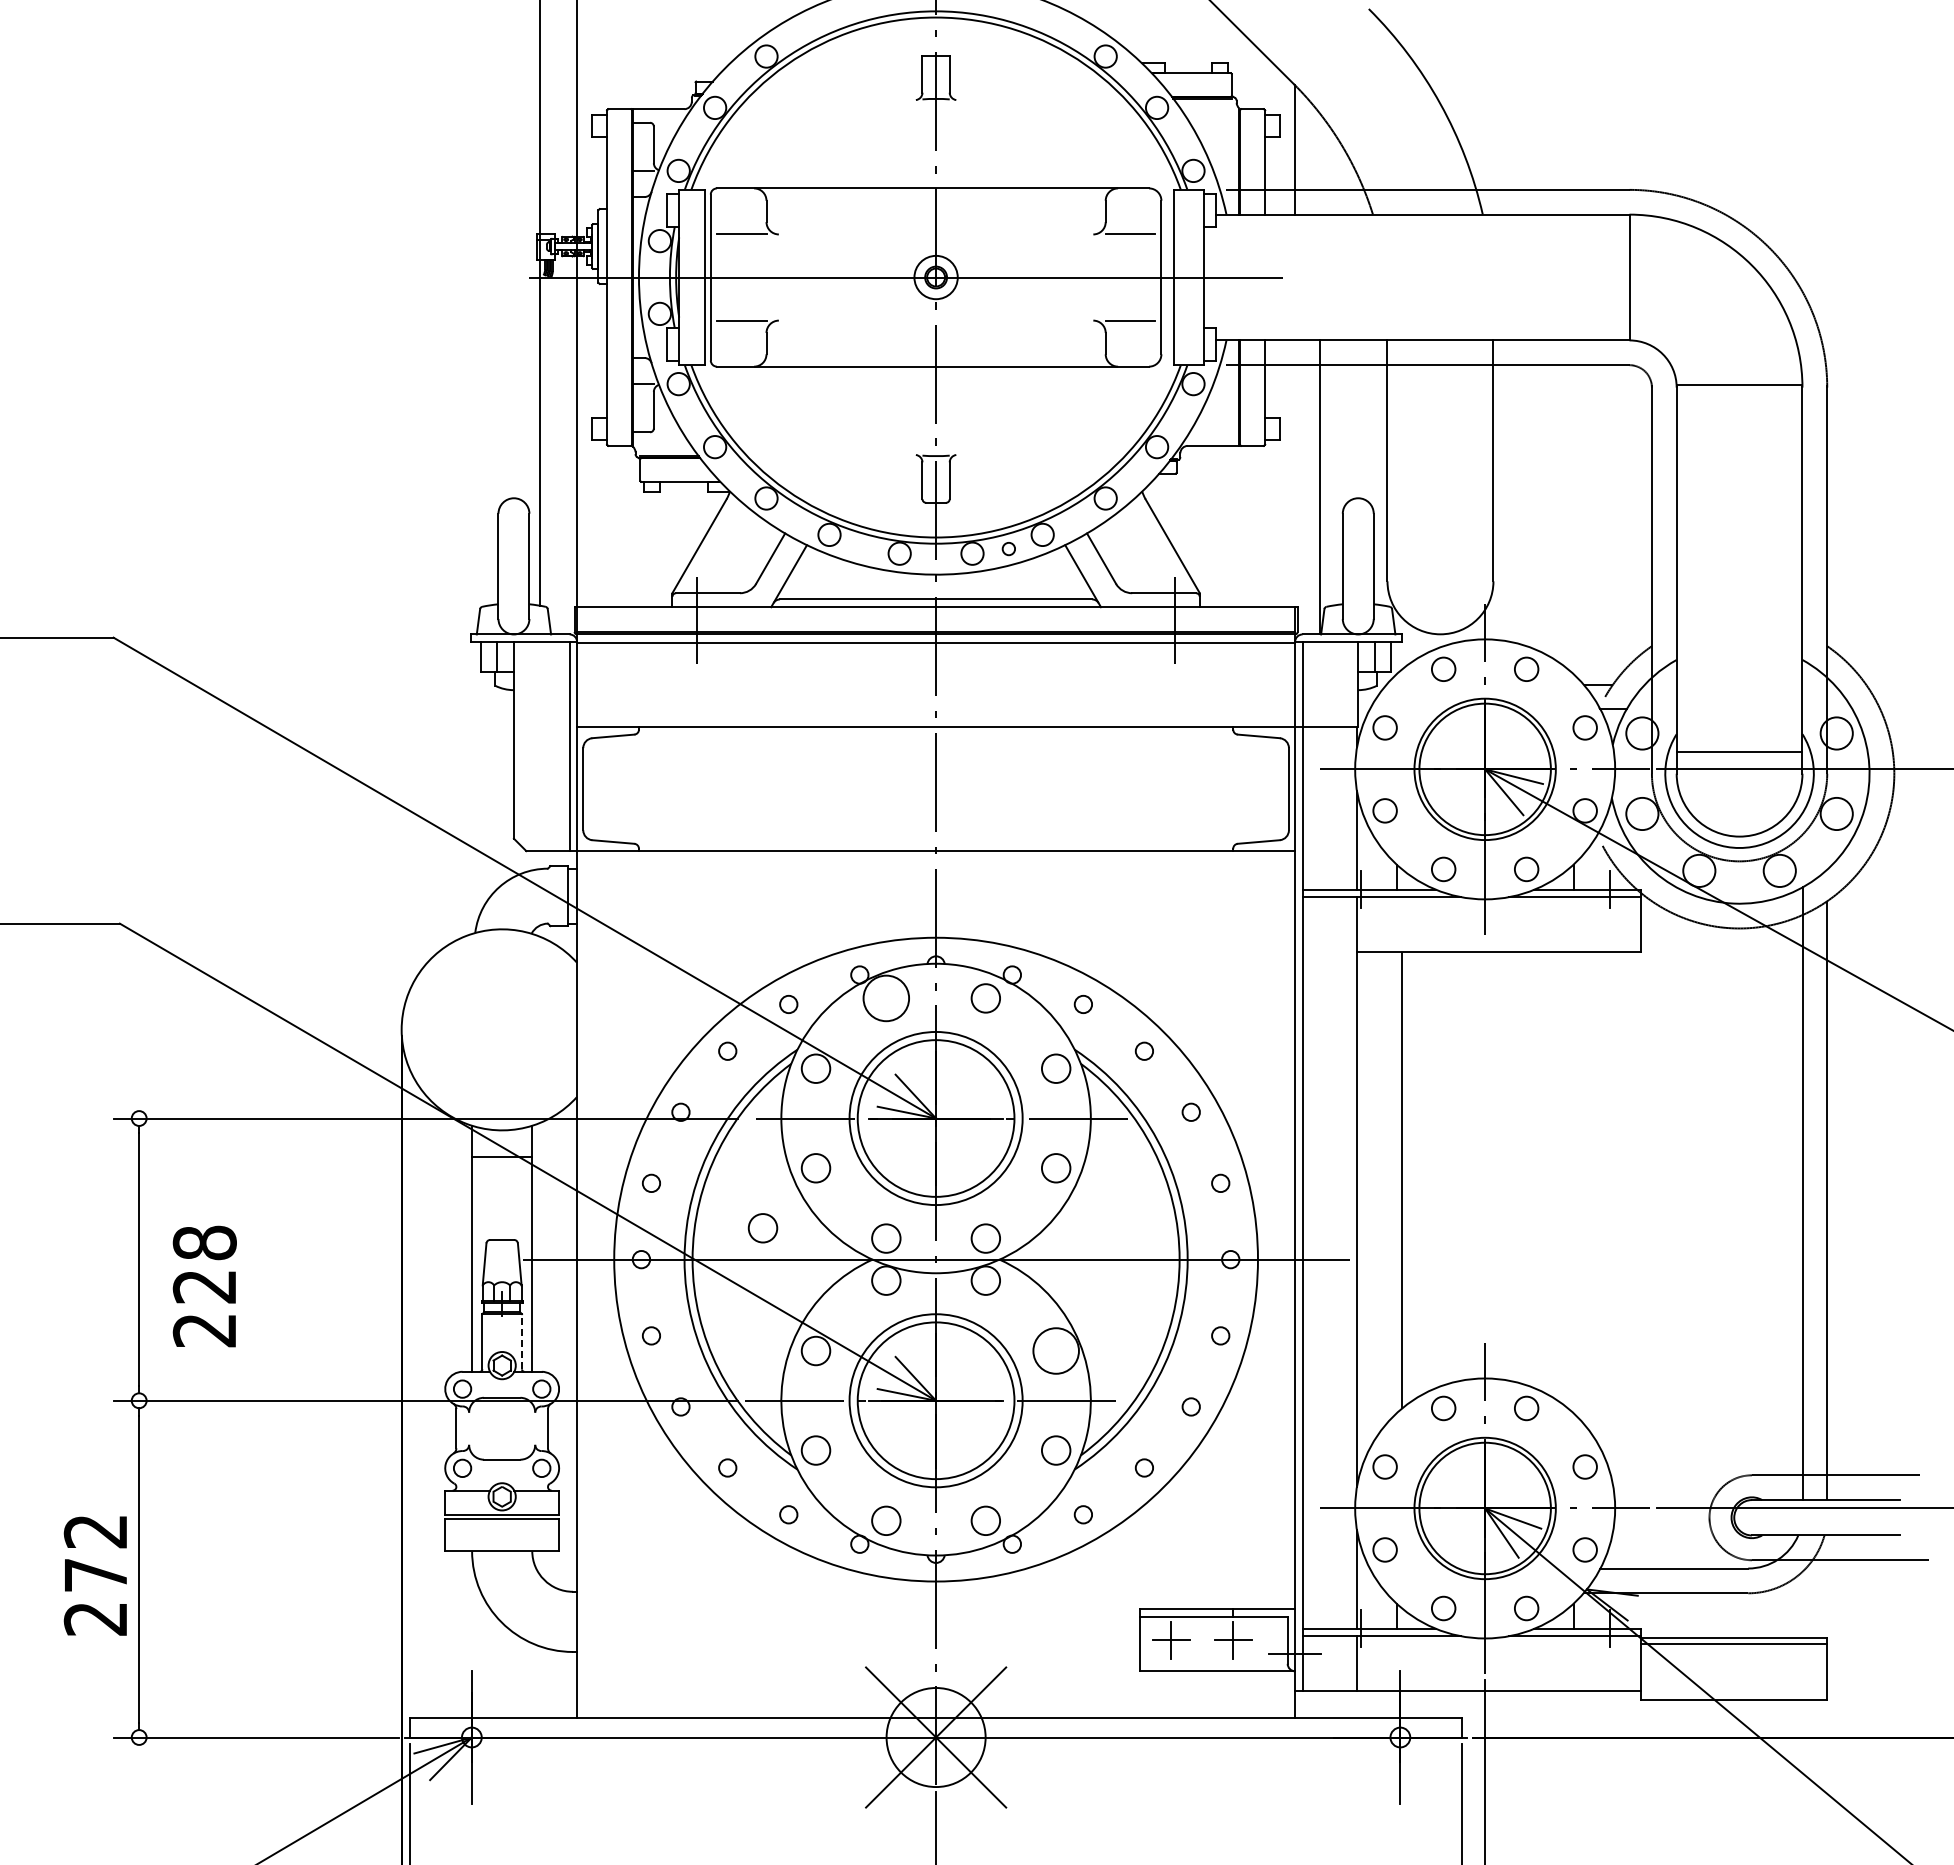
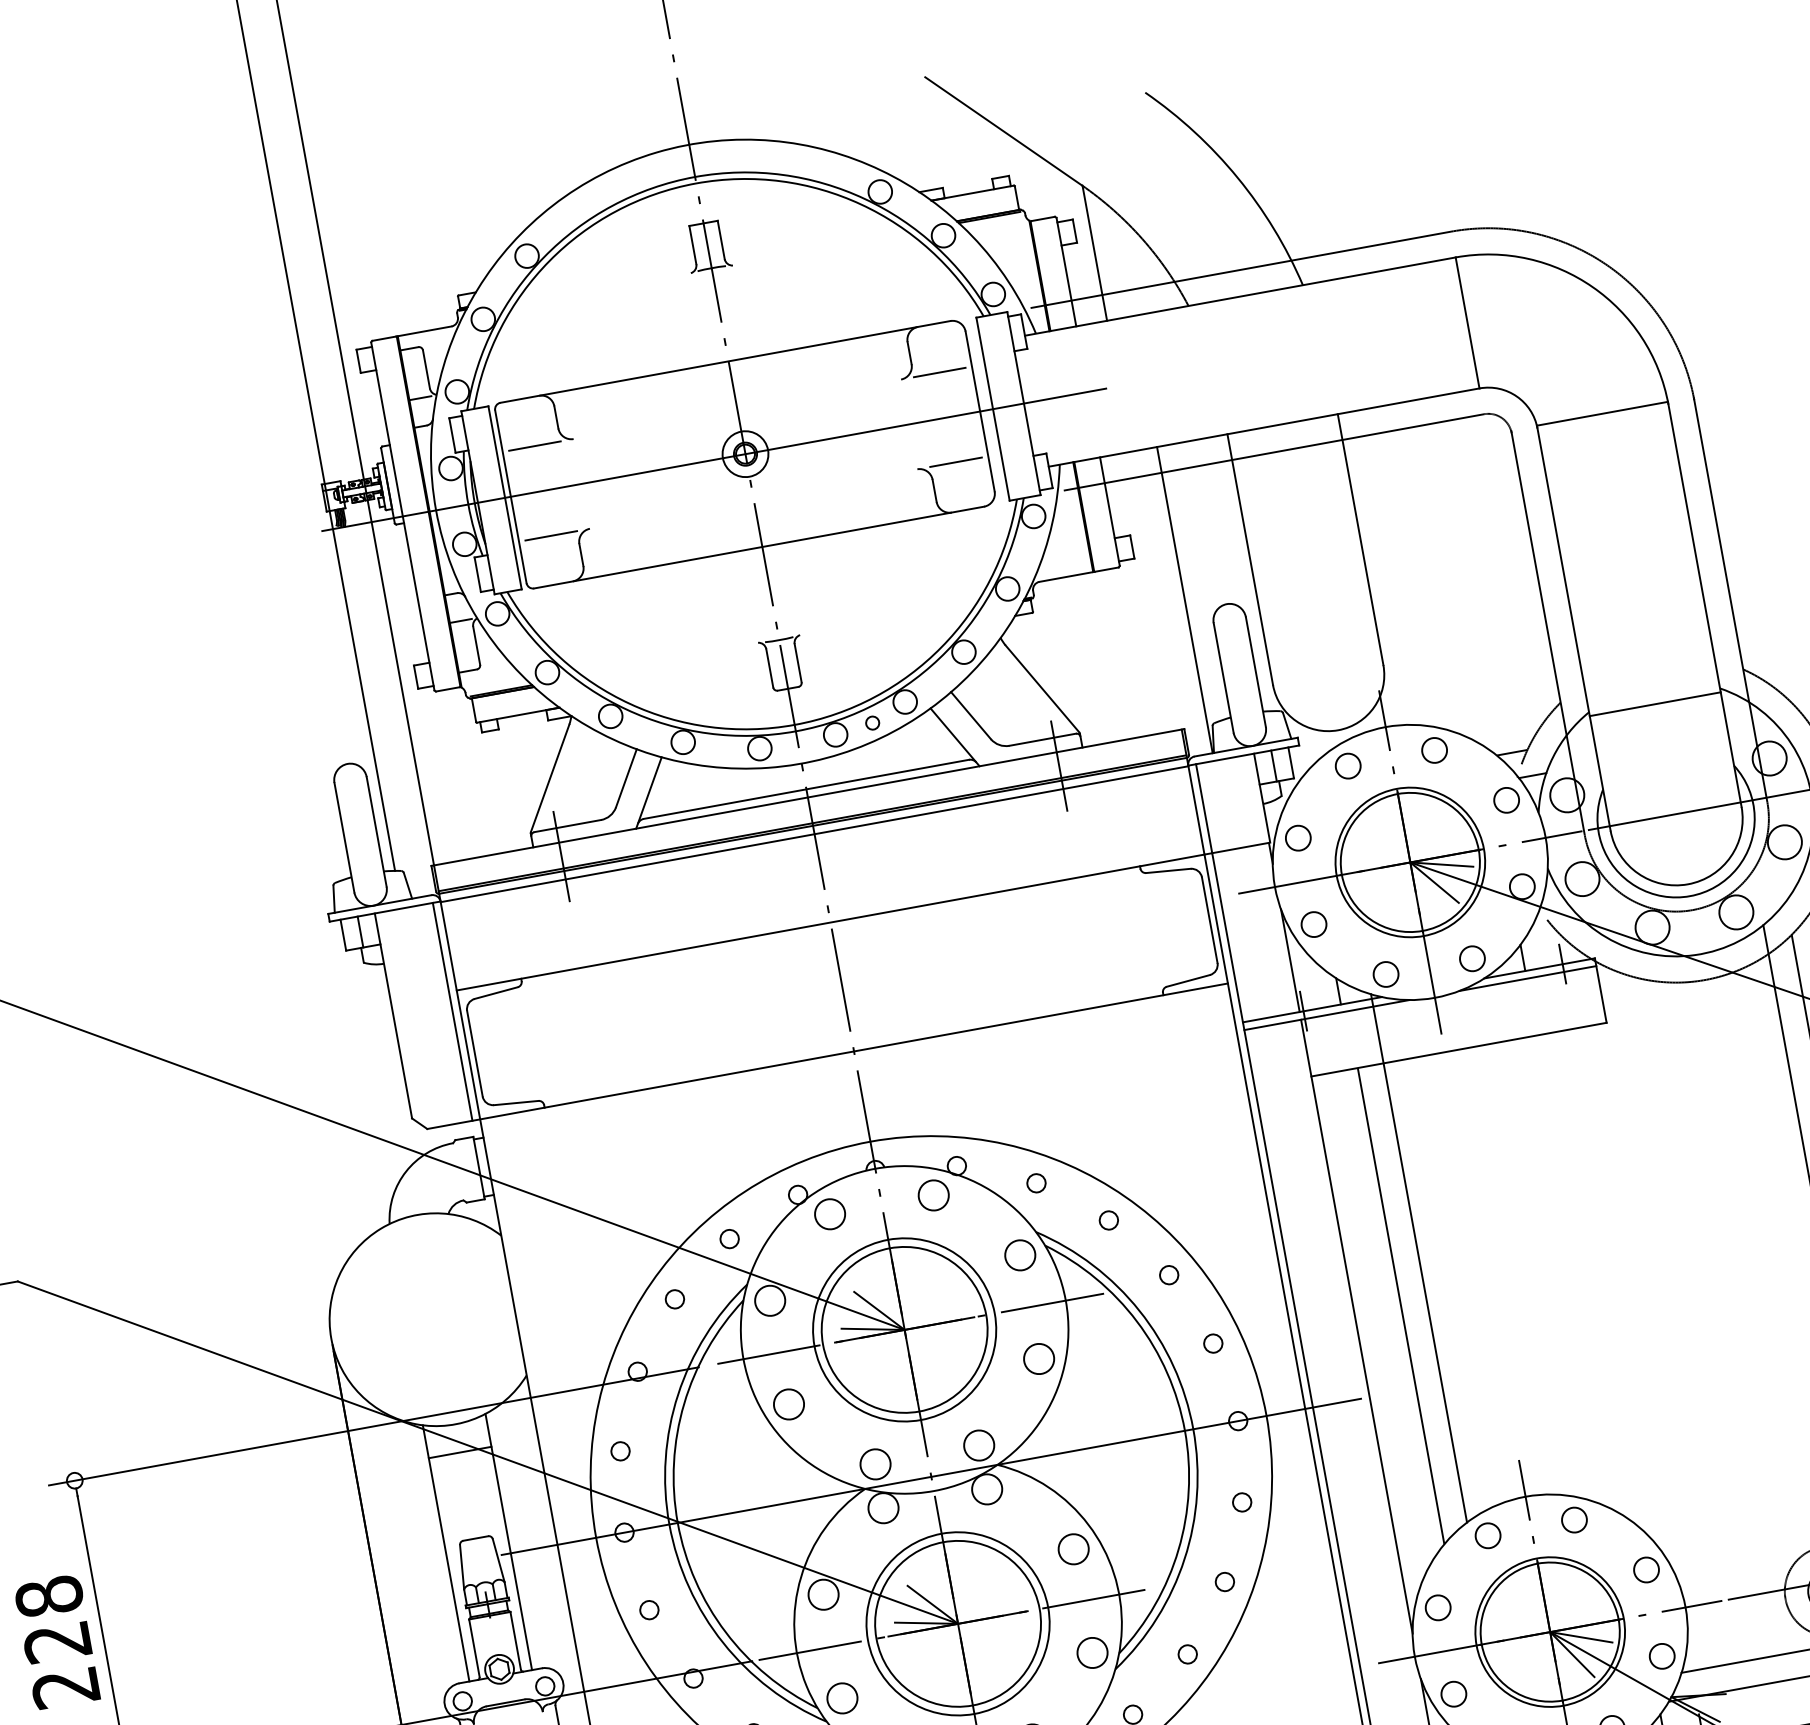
line: (1739, 751) -> (1655, 704), moved
circle: (886, 998) -> (830, 1214), size x0.62
line: (1426, 1138) -> (1419, 1257), added
circle: (762, 1228) -> (744, 1477), removed
text: (204, 1286) -> (57, 1642), moved
line: (522, 1341) -> (516, 1640), dashed -> solid
circle: (1055, 1350) -> (1072, 1548), size x0.62

